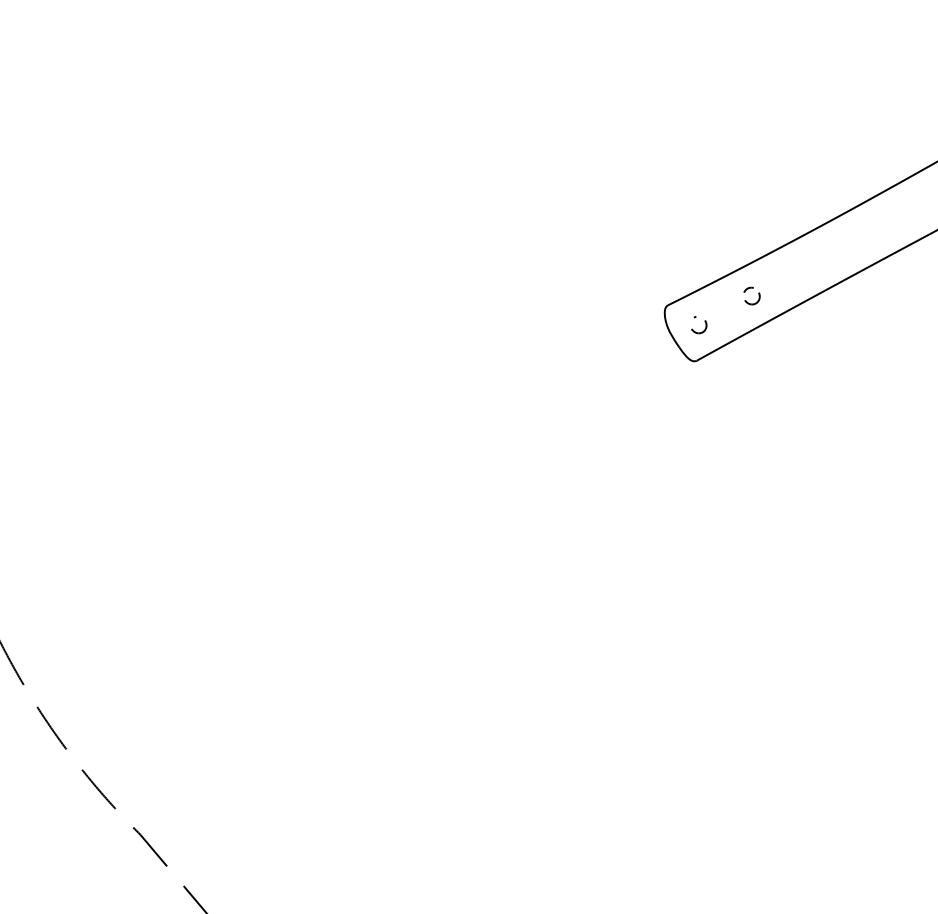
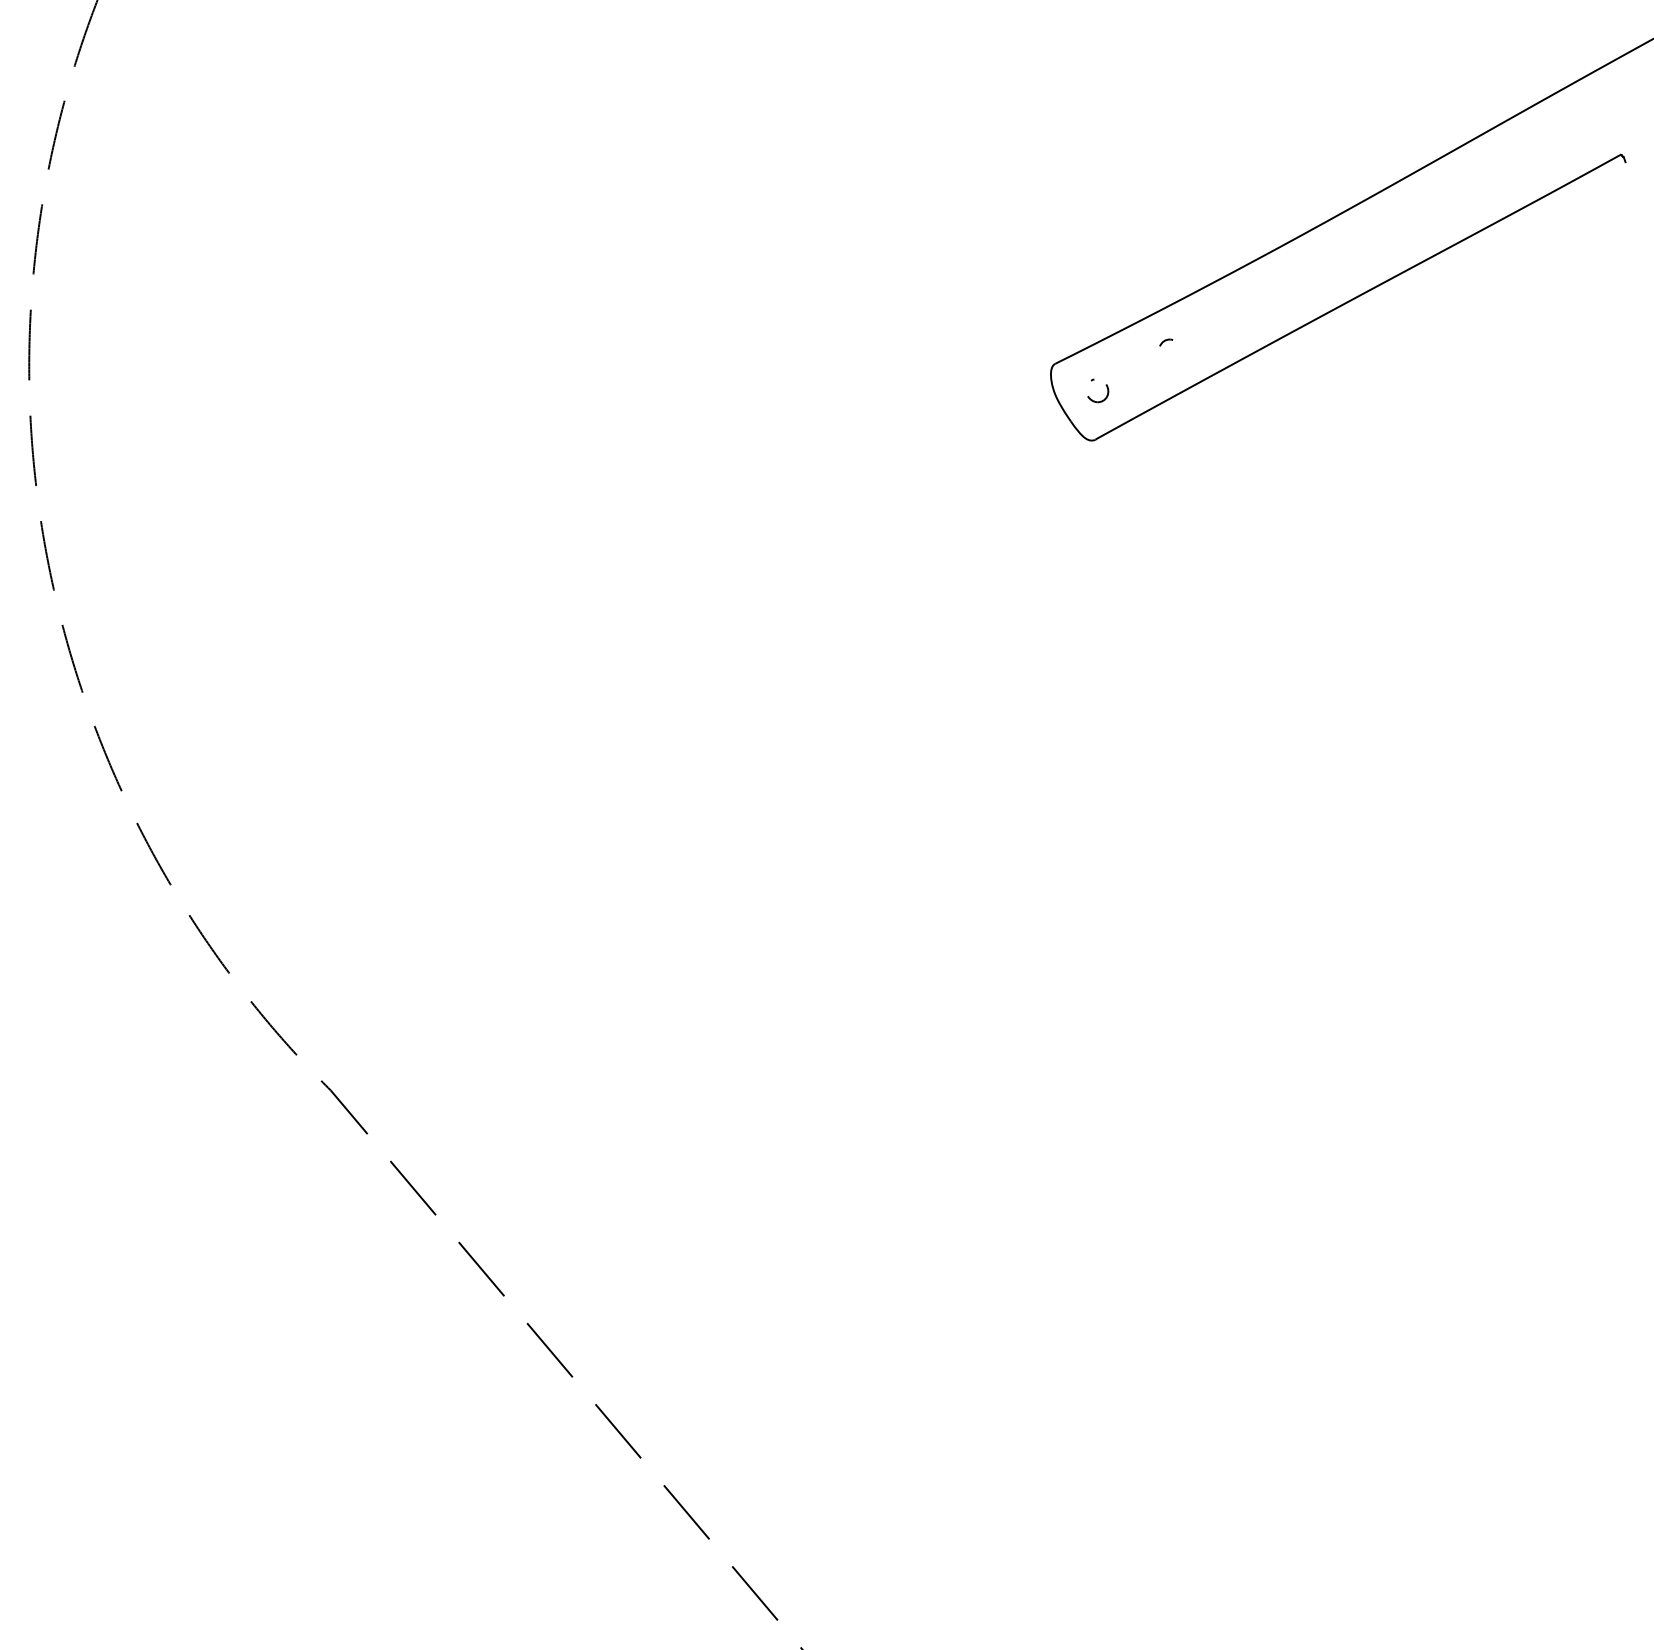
part: (752, 303) -> (1171, 361), removed

